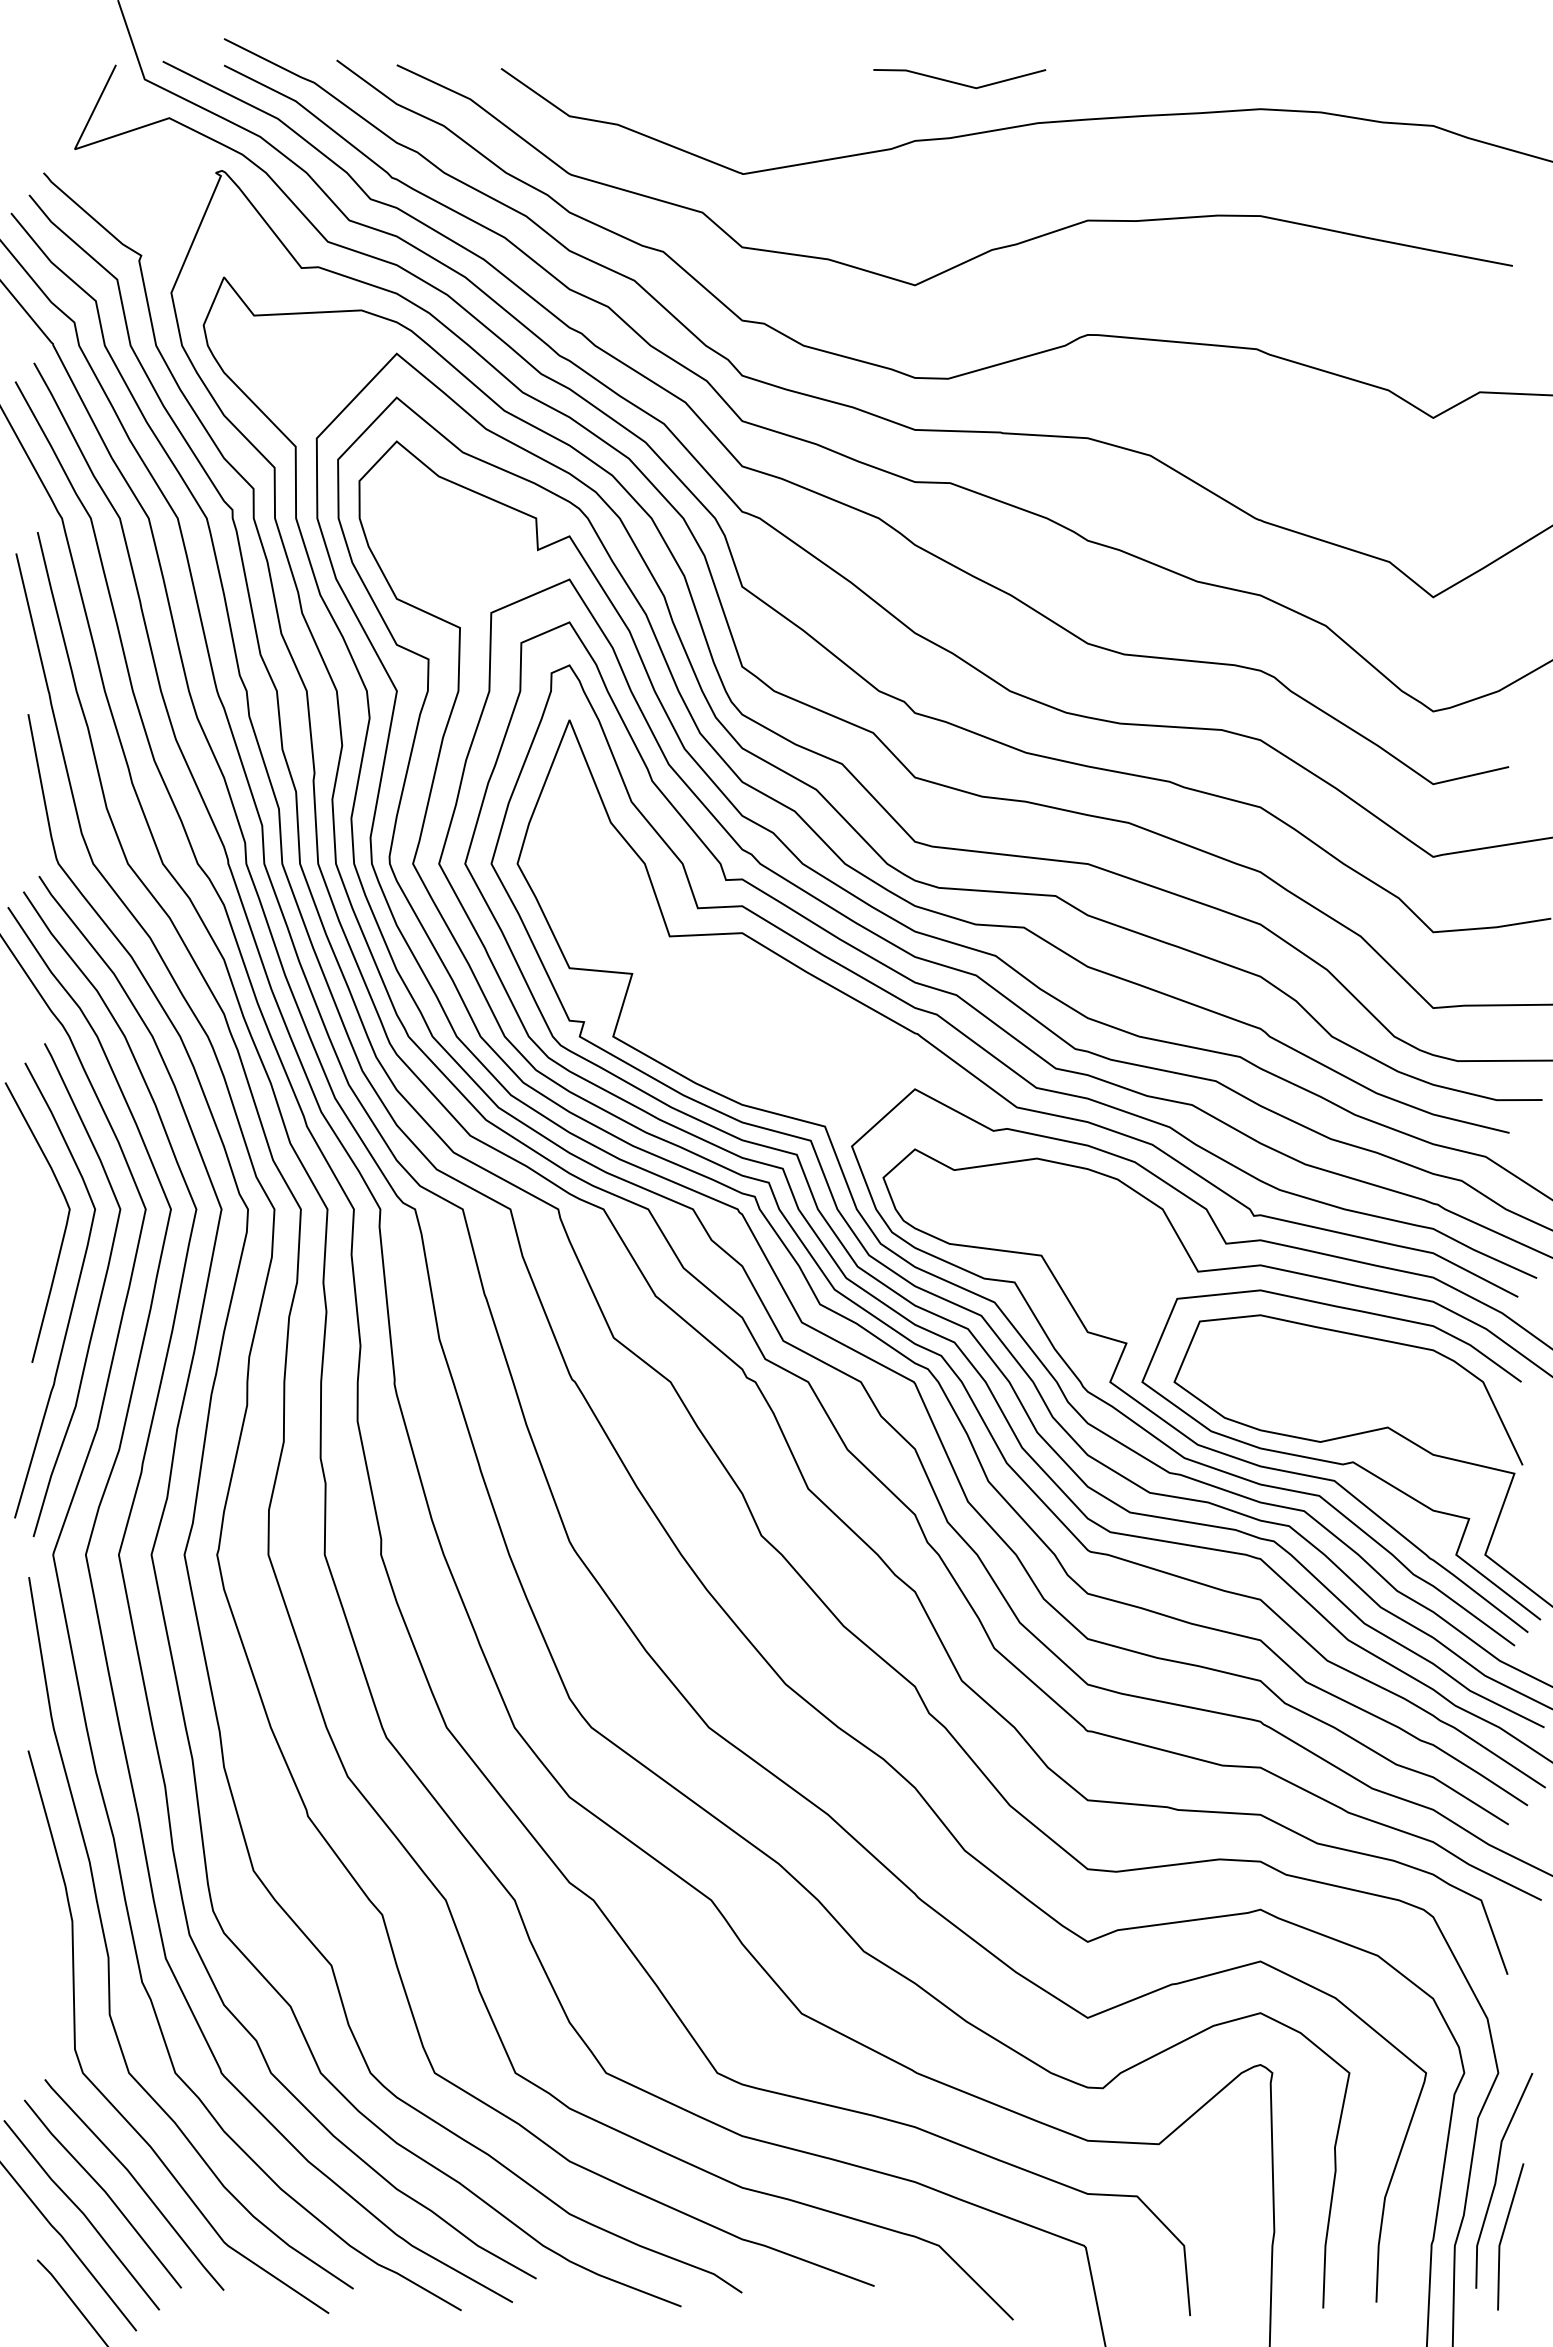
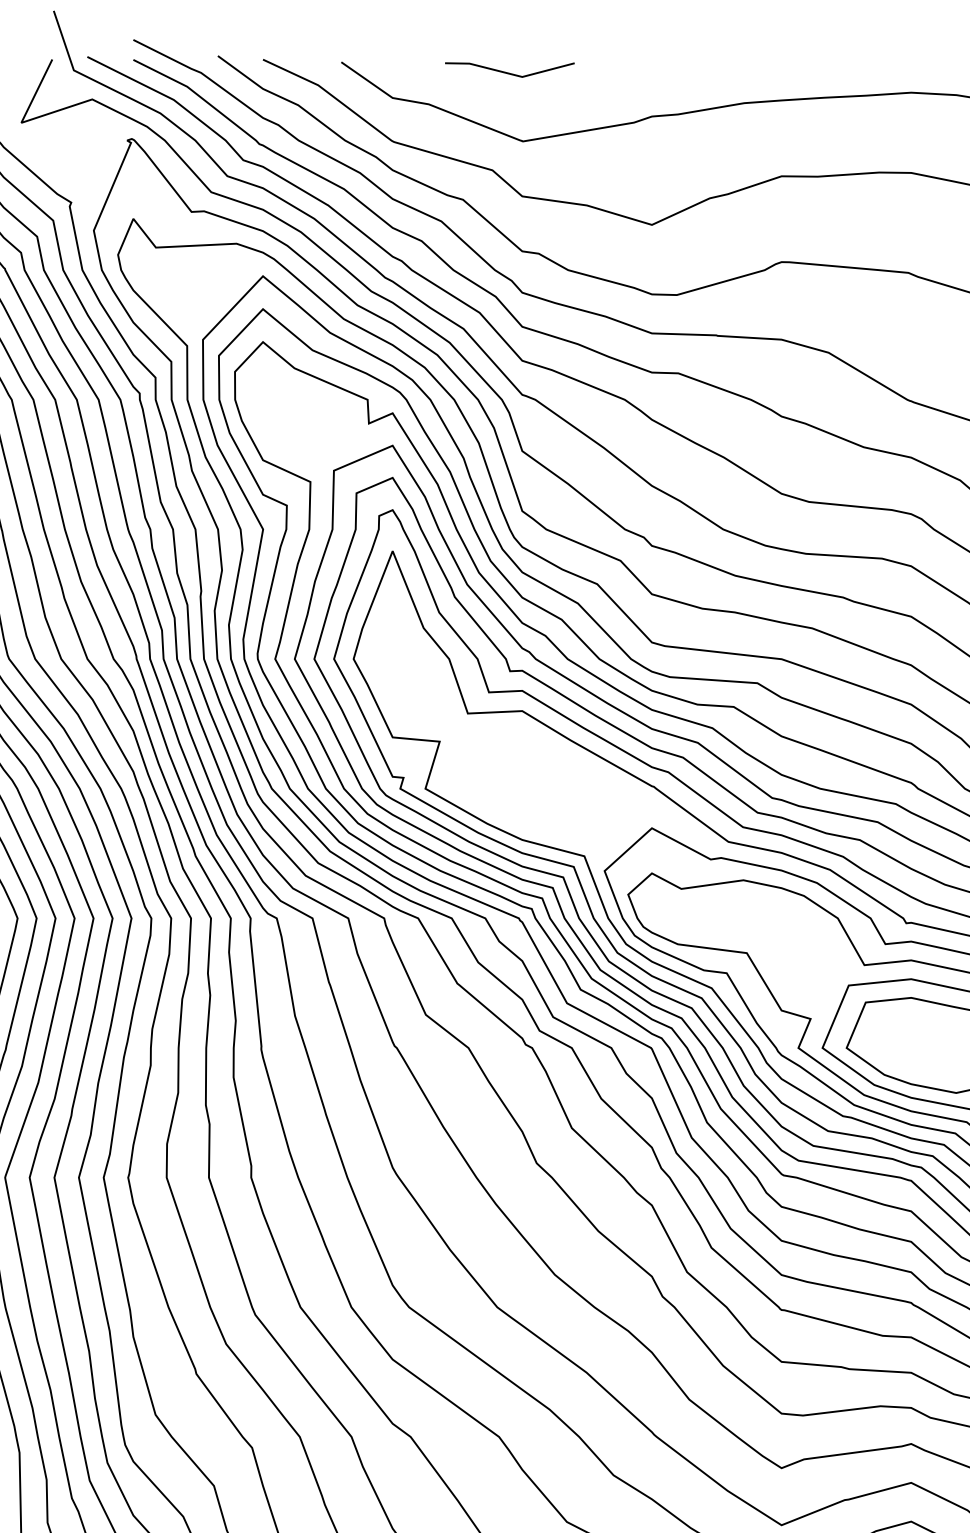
line: (958, 82) -> (508, 72), moved

